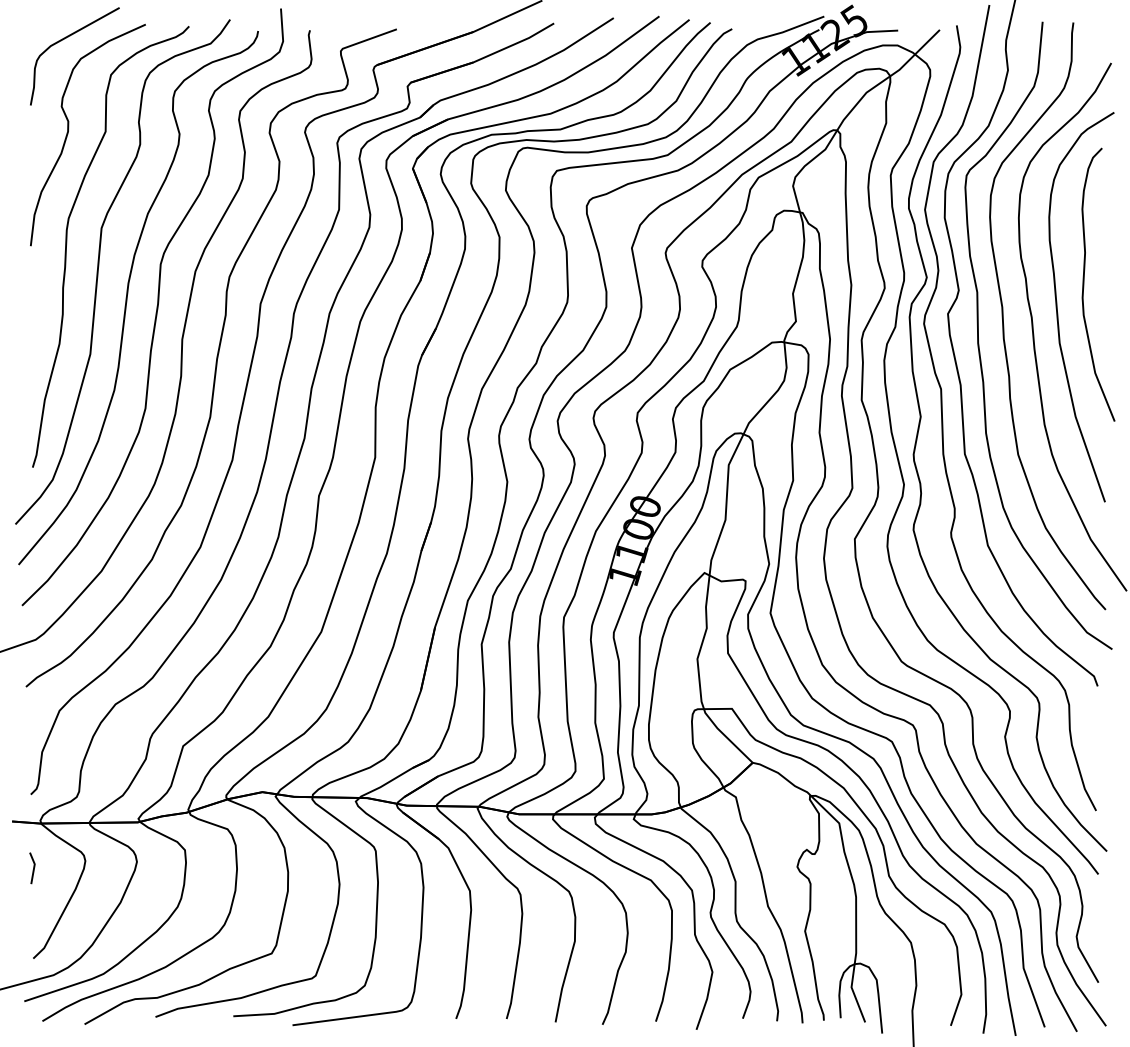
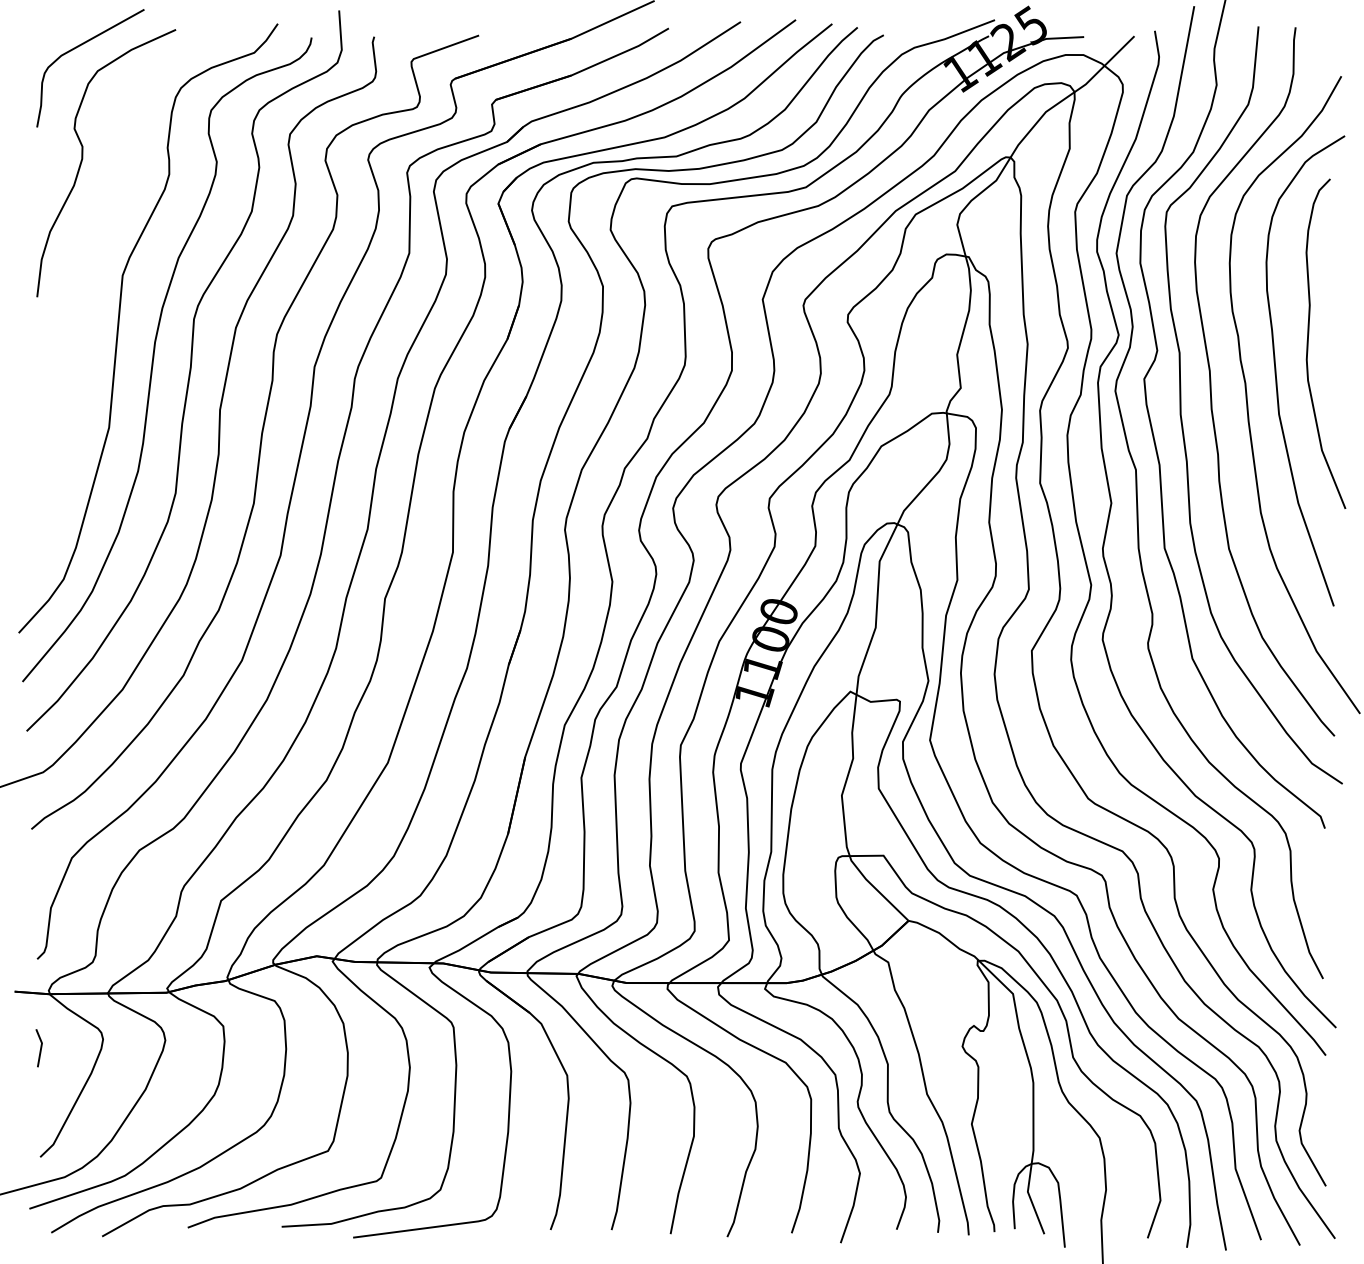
part: (67, 244) -> (81, 295), removed

